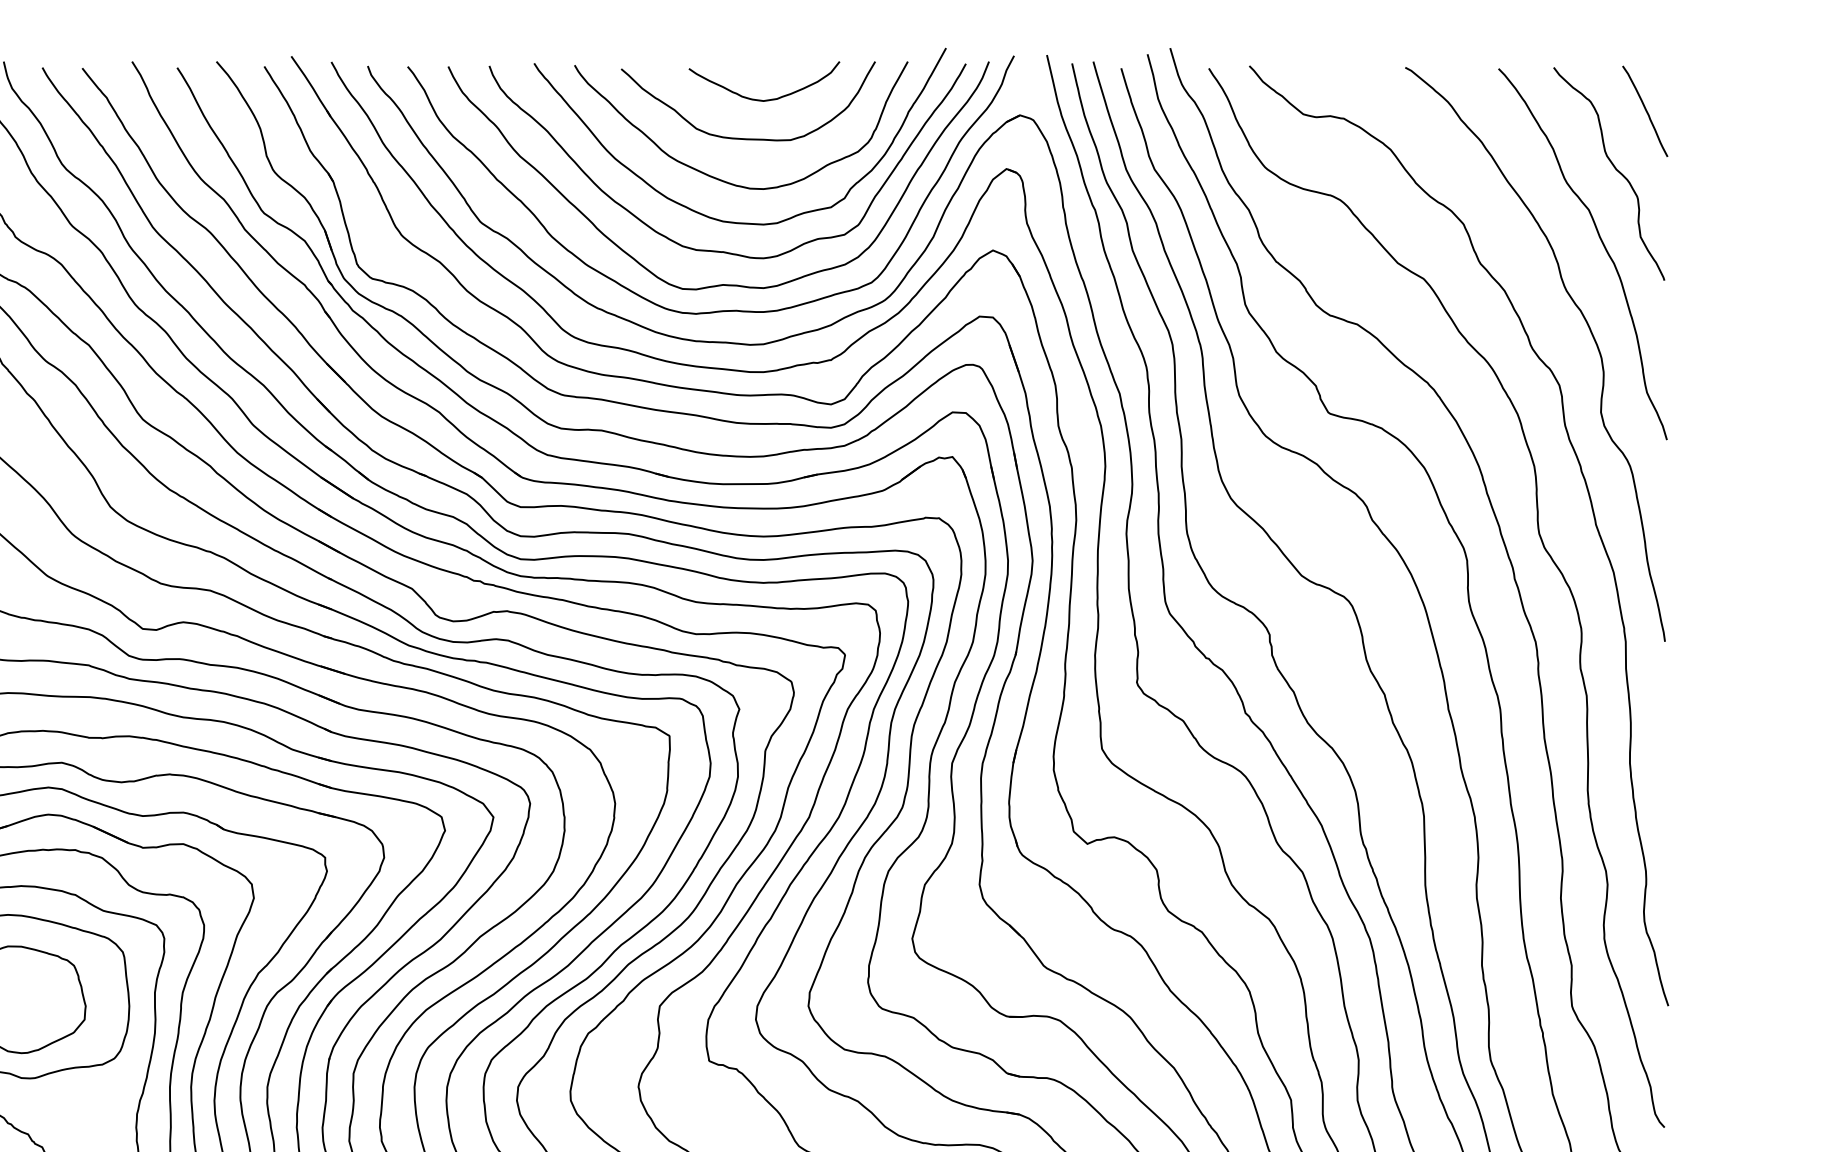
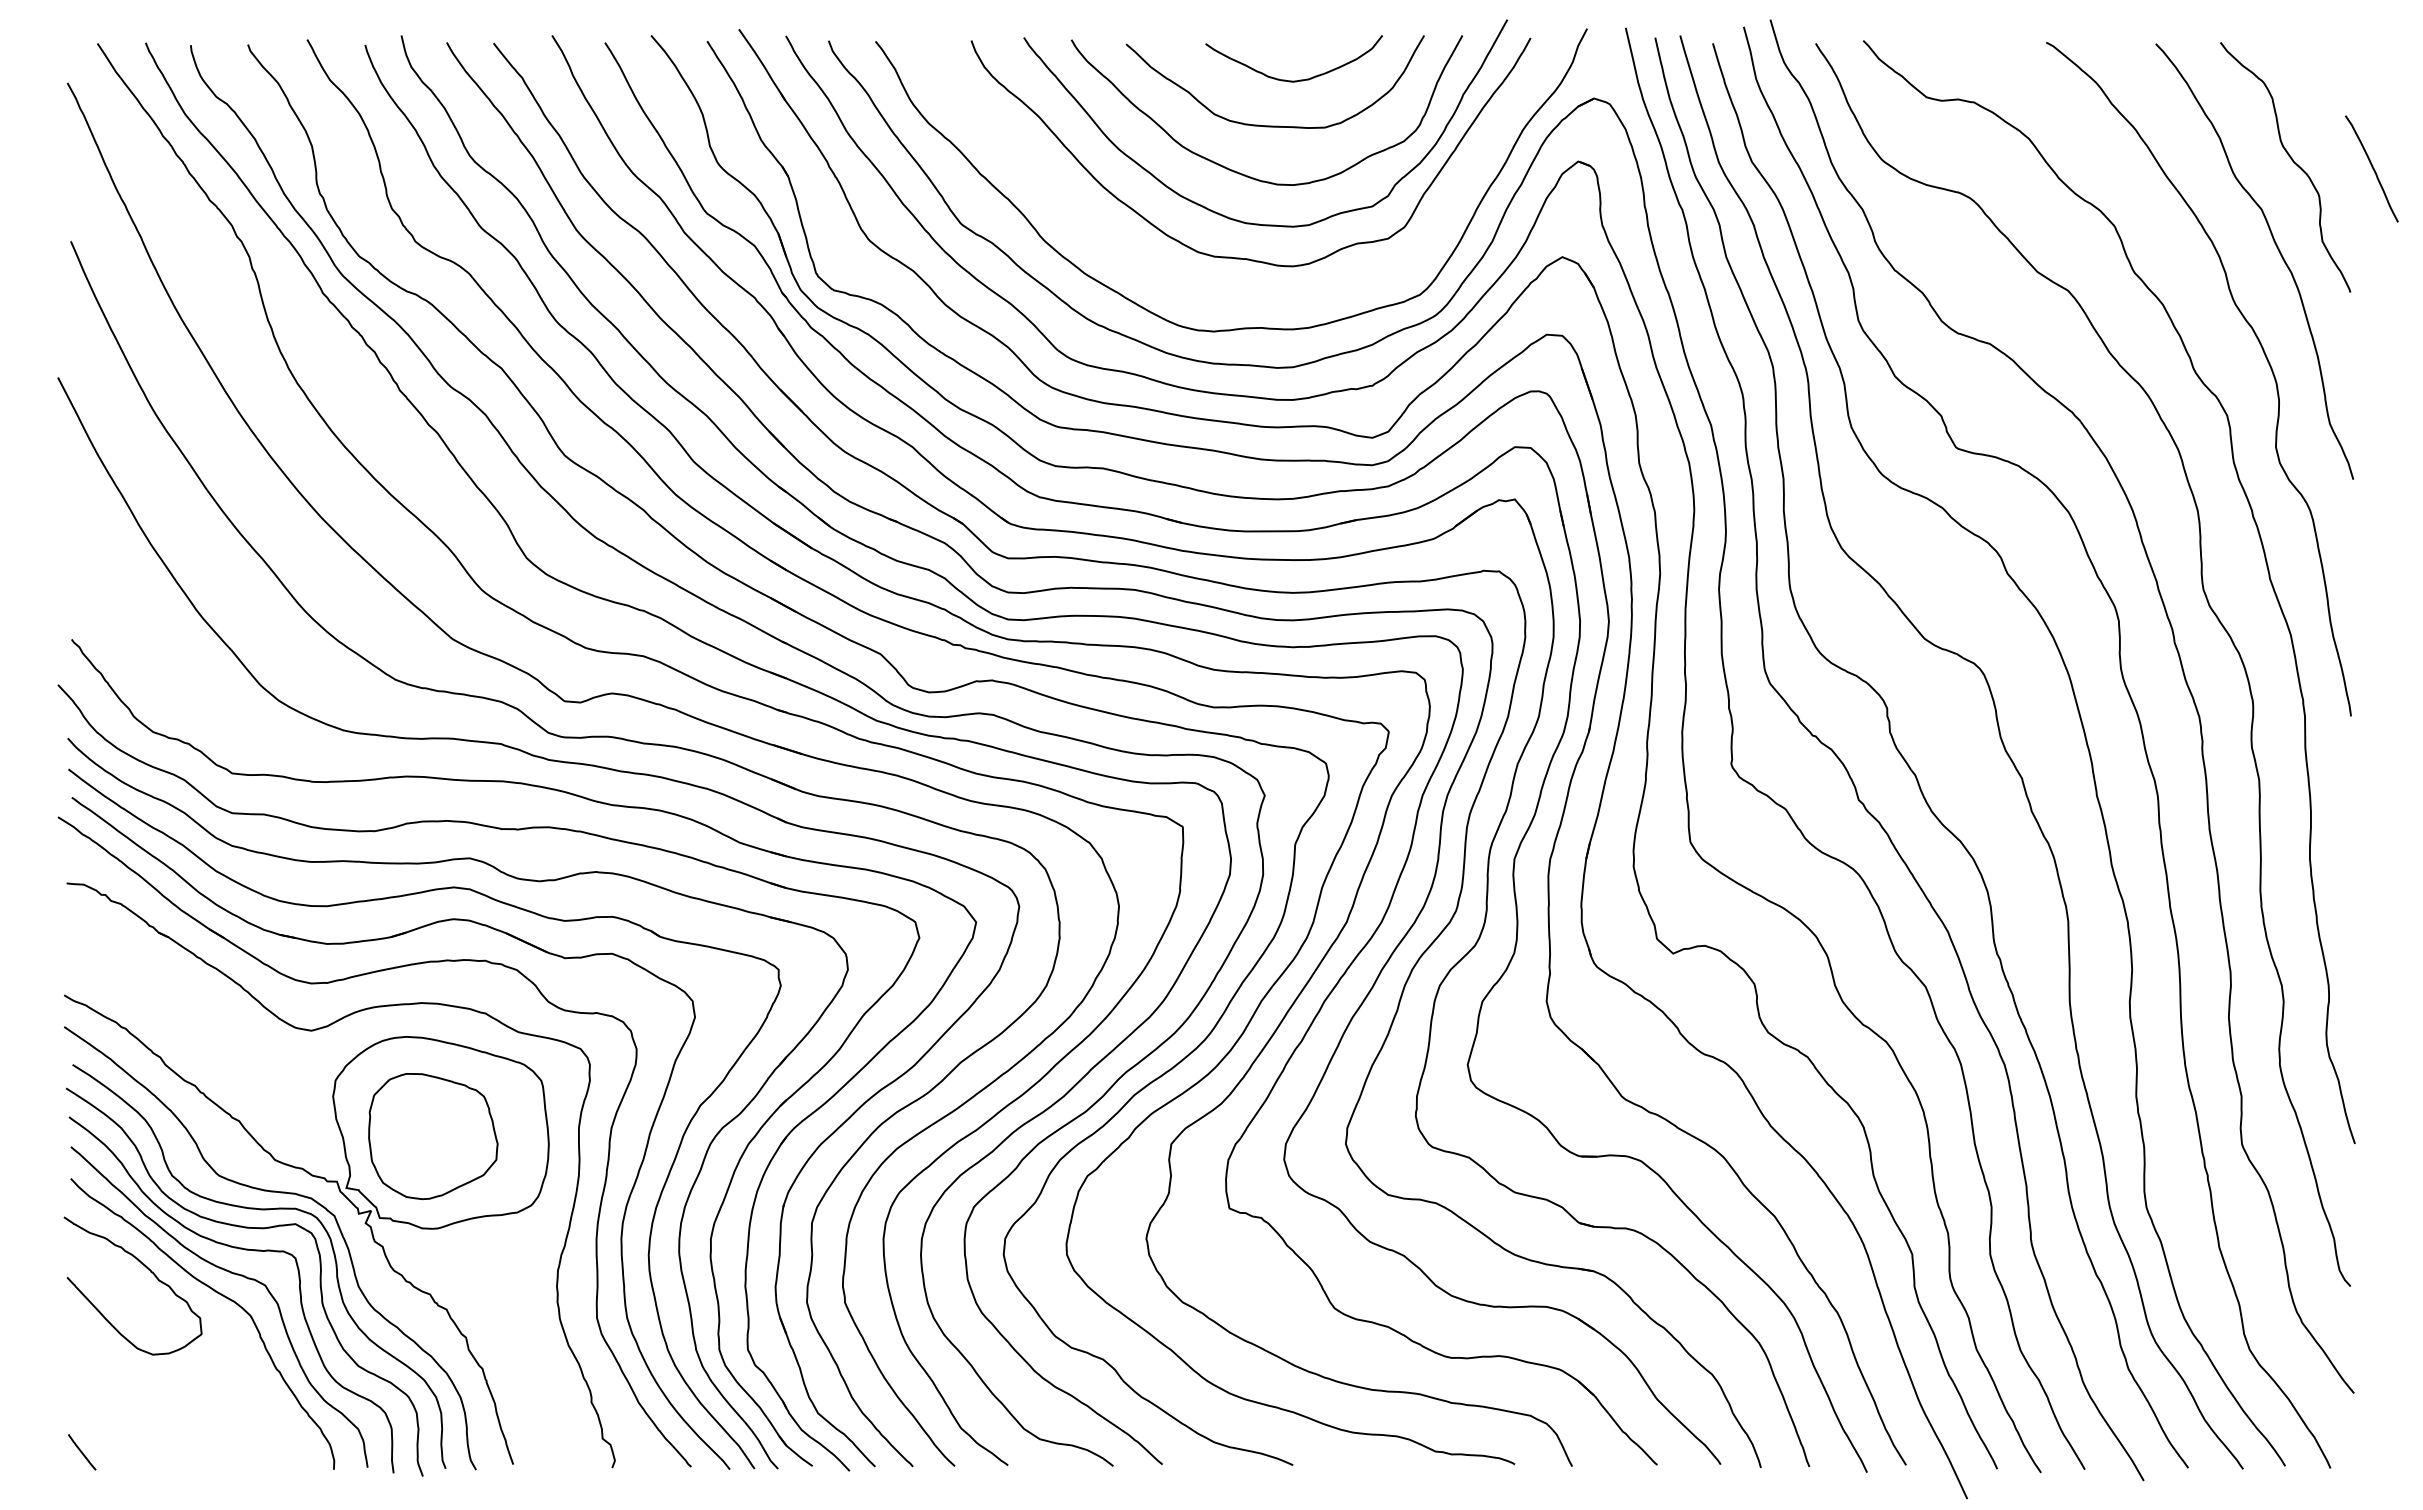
curve: (1644, 110) -> (2371, 167), moved
curve: (722, 284) -> (1244, 296), removed

